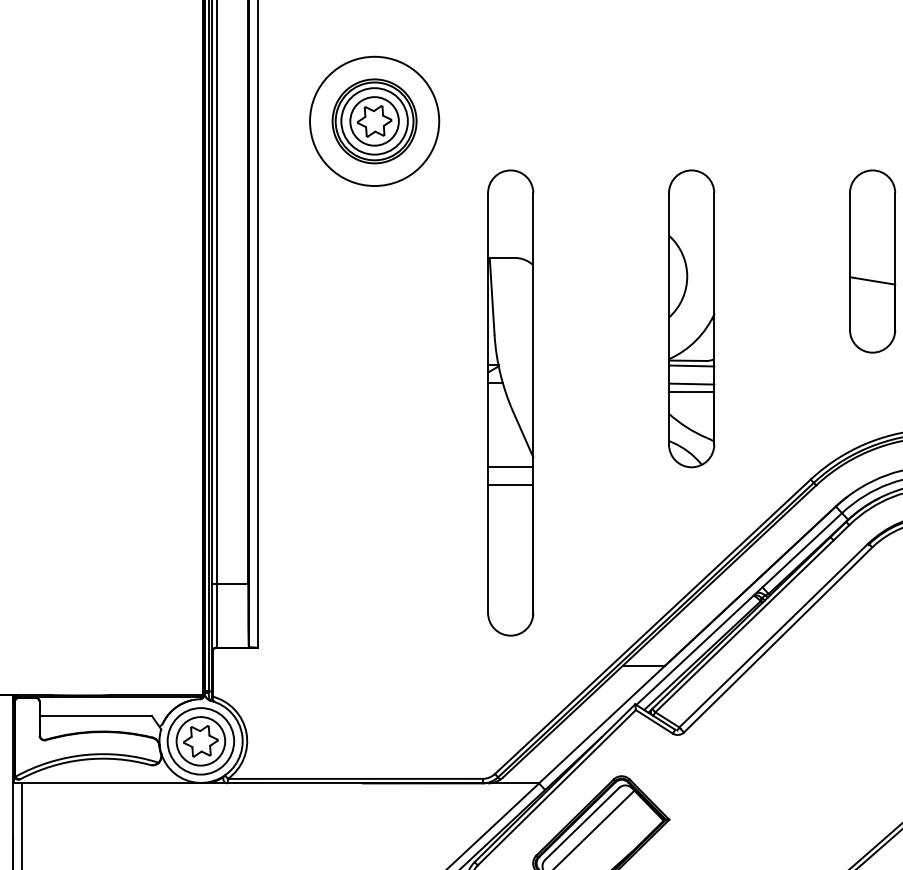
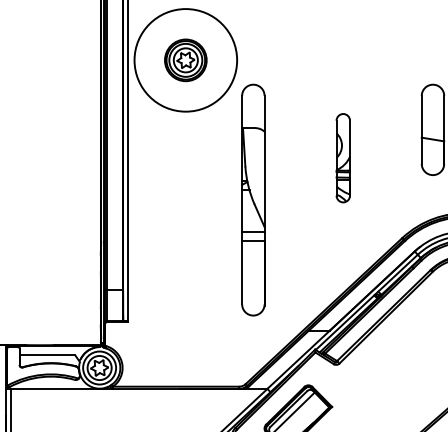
circle: (373, 121) -> (185, 60), size x1.6
part: (692, 317) -> (343, 157), size x0.6

